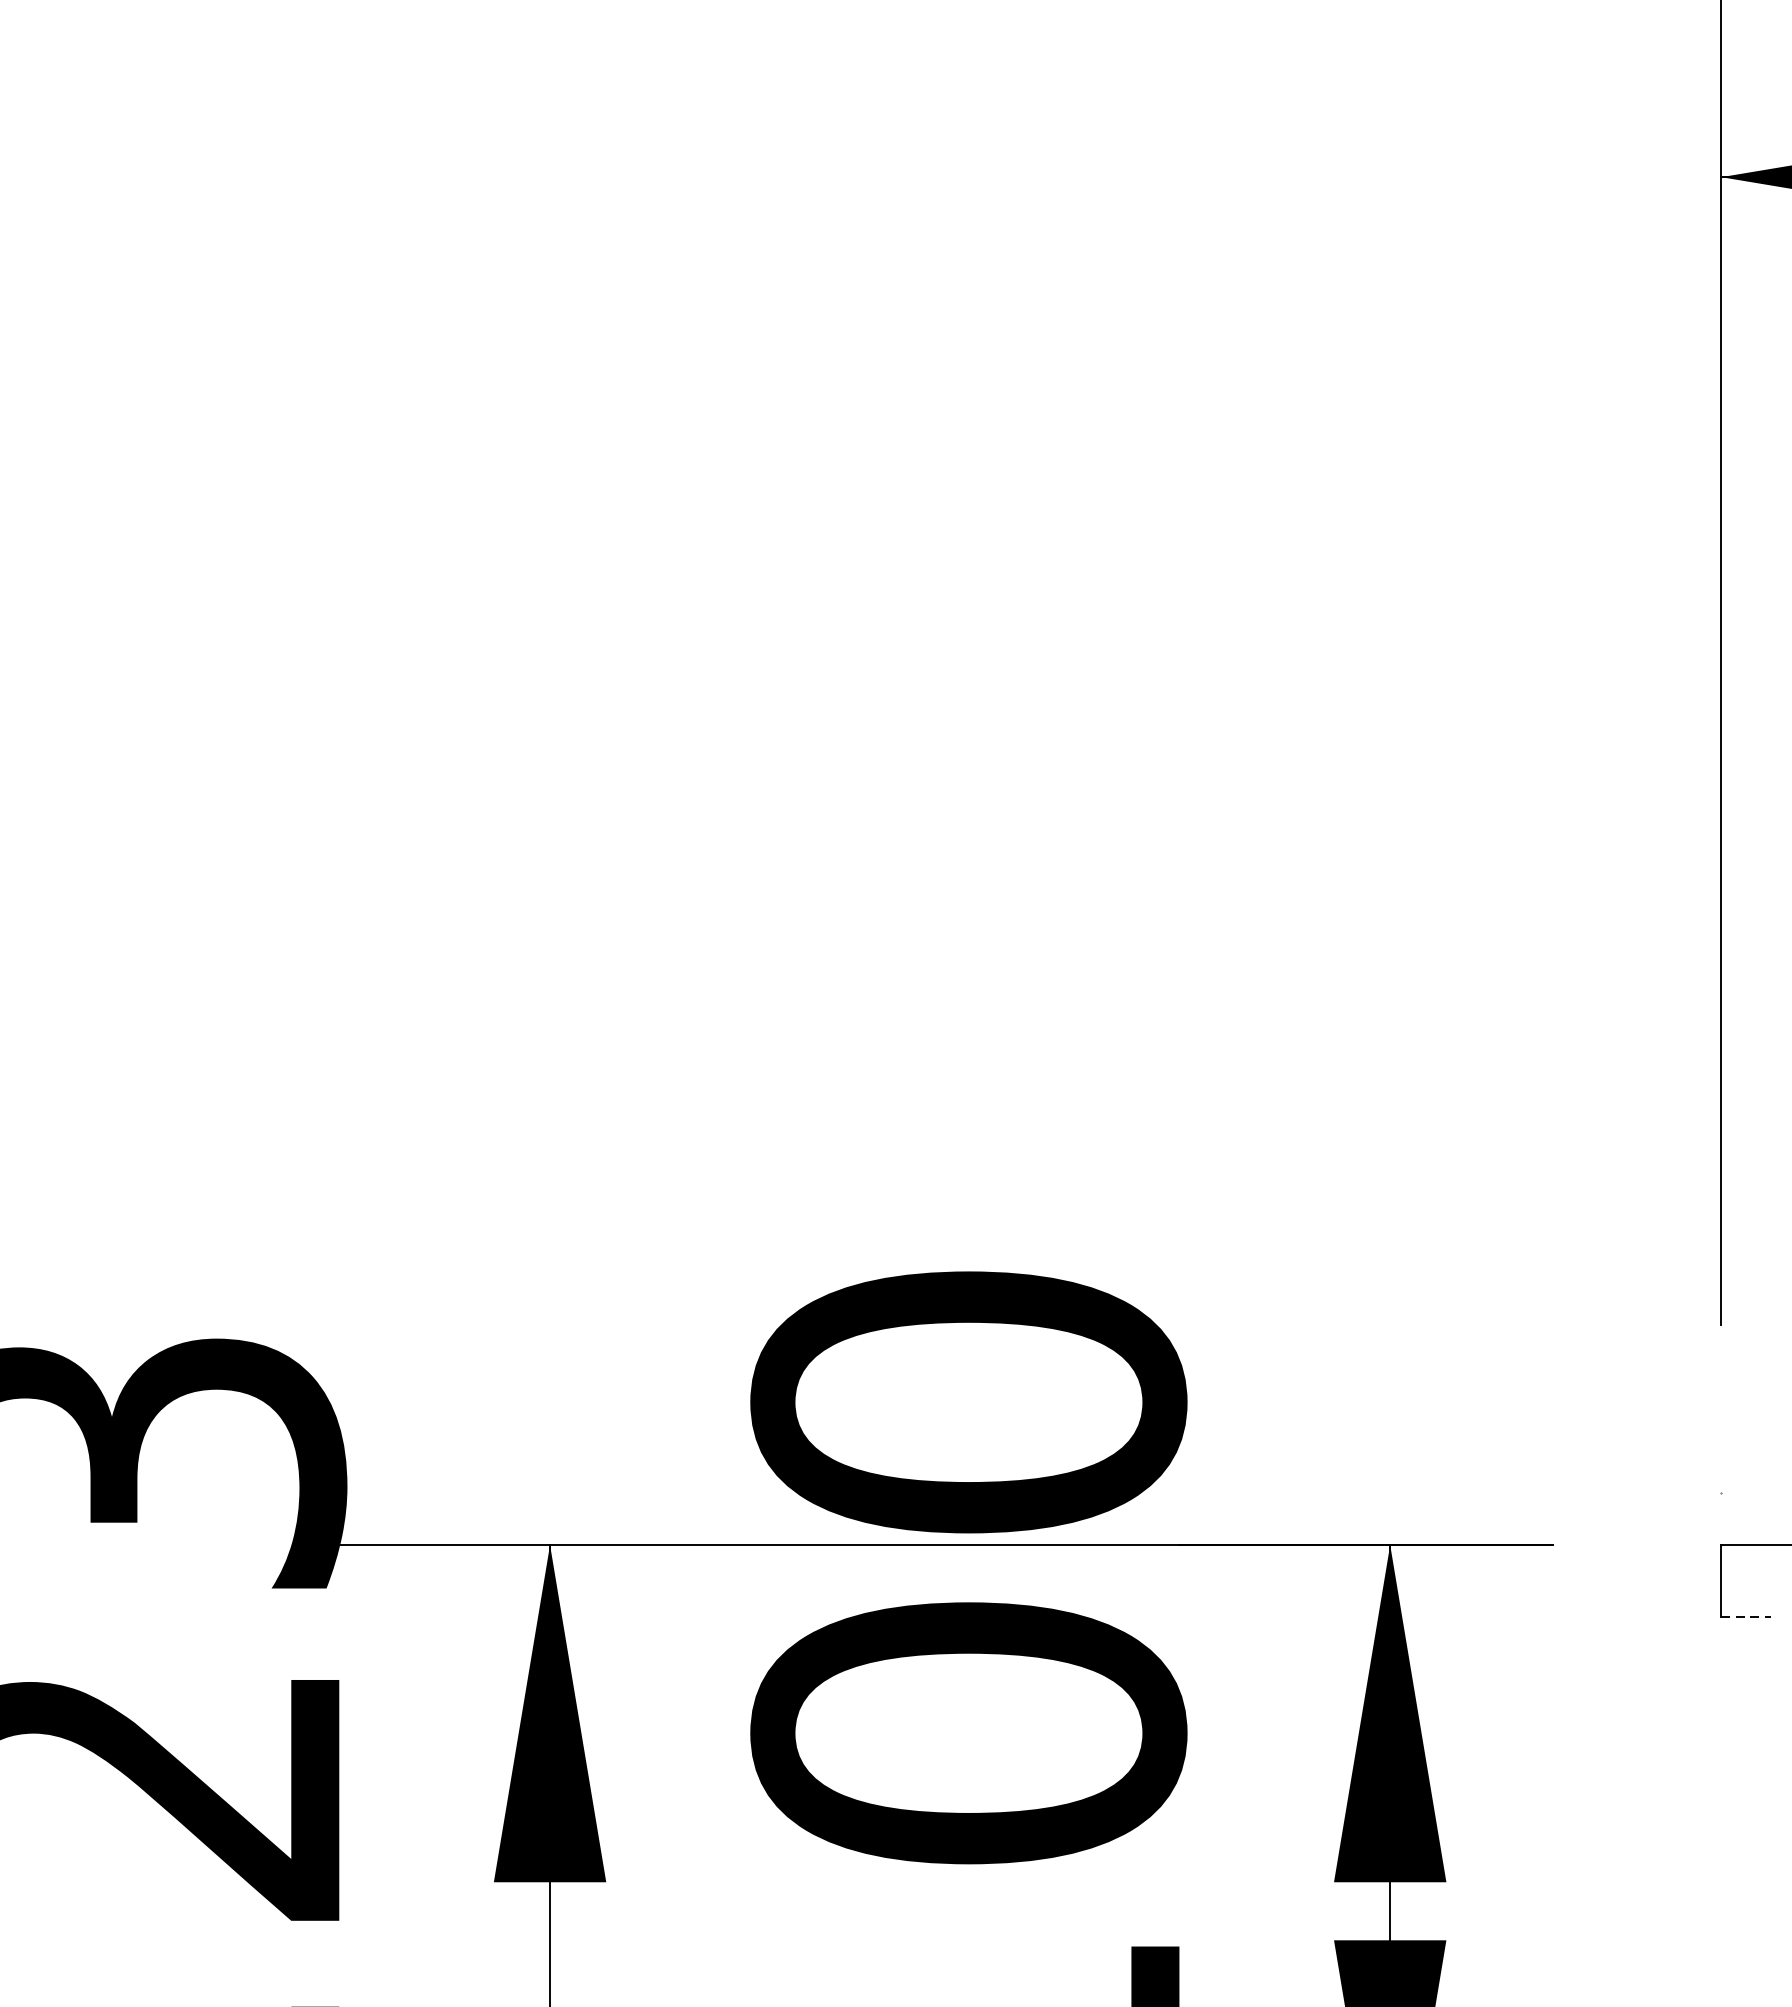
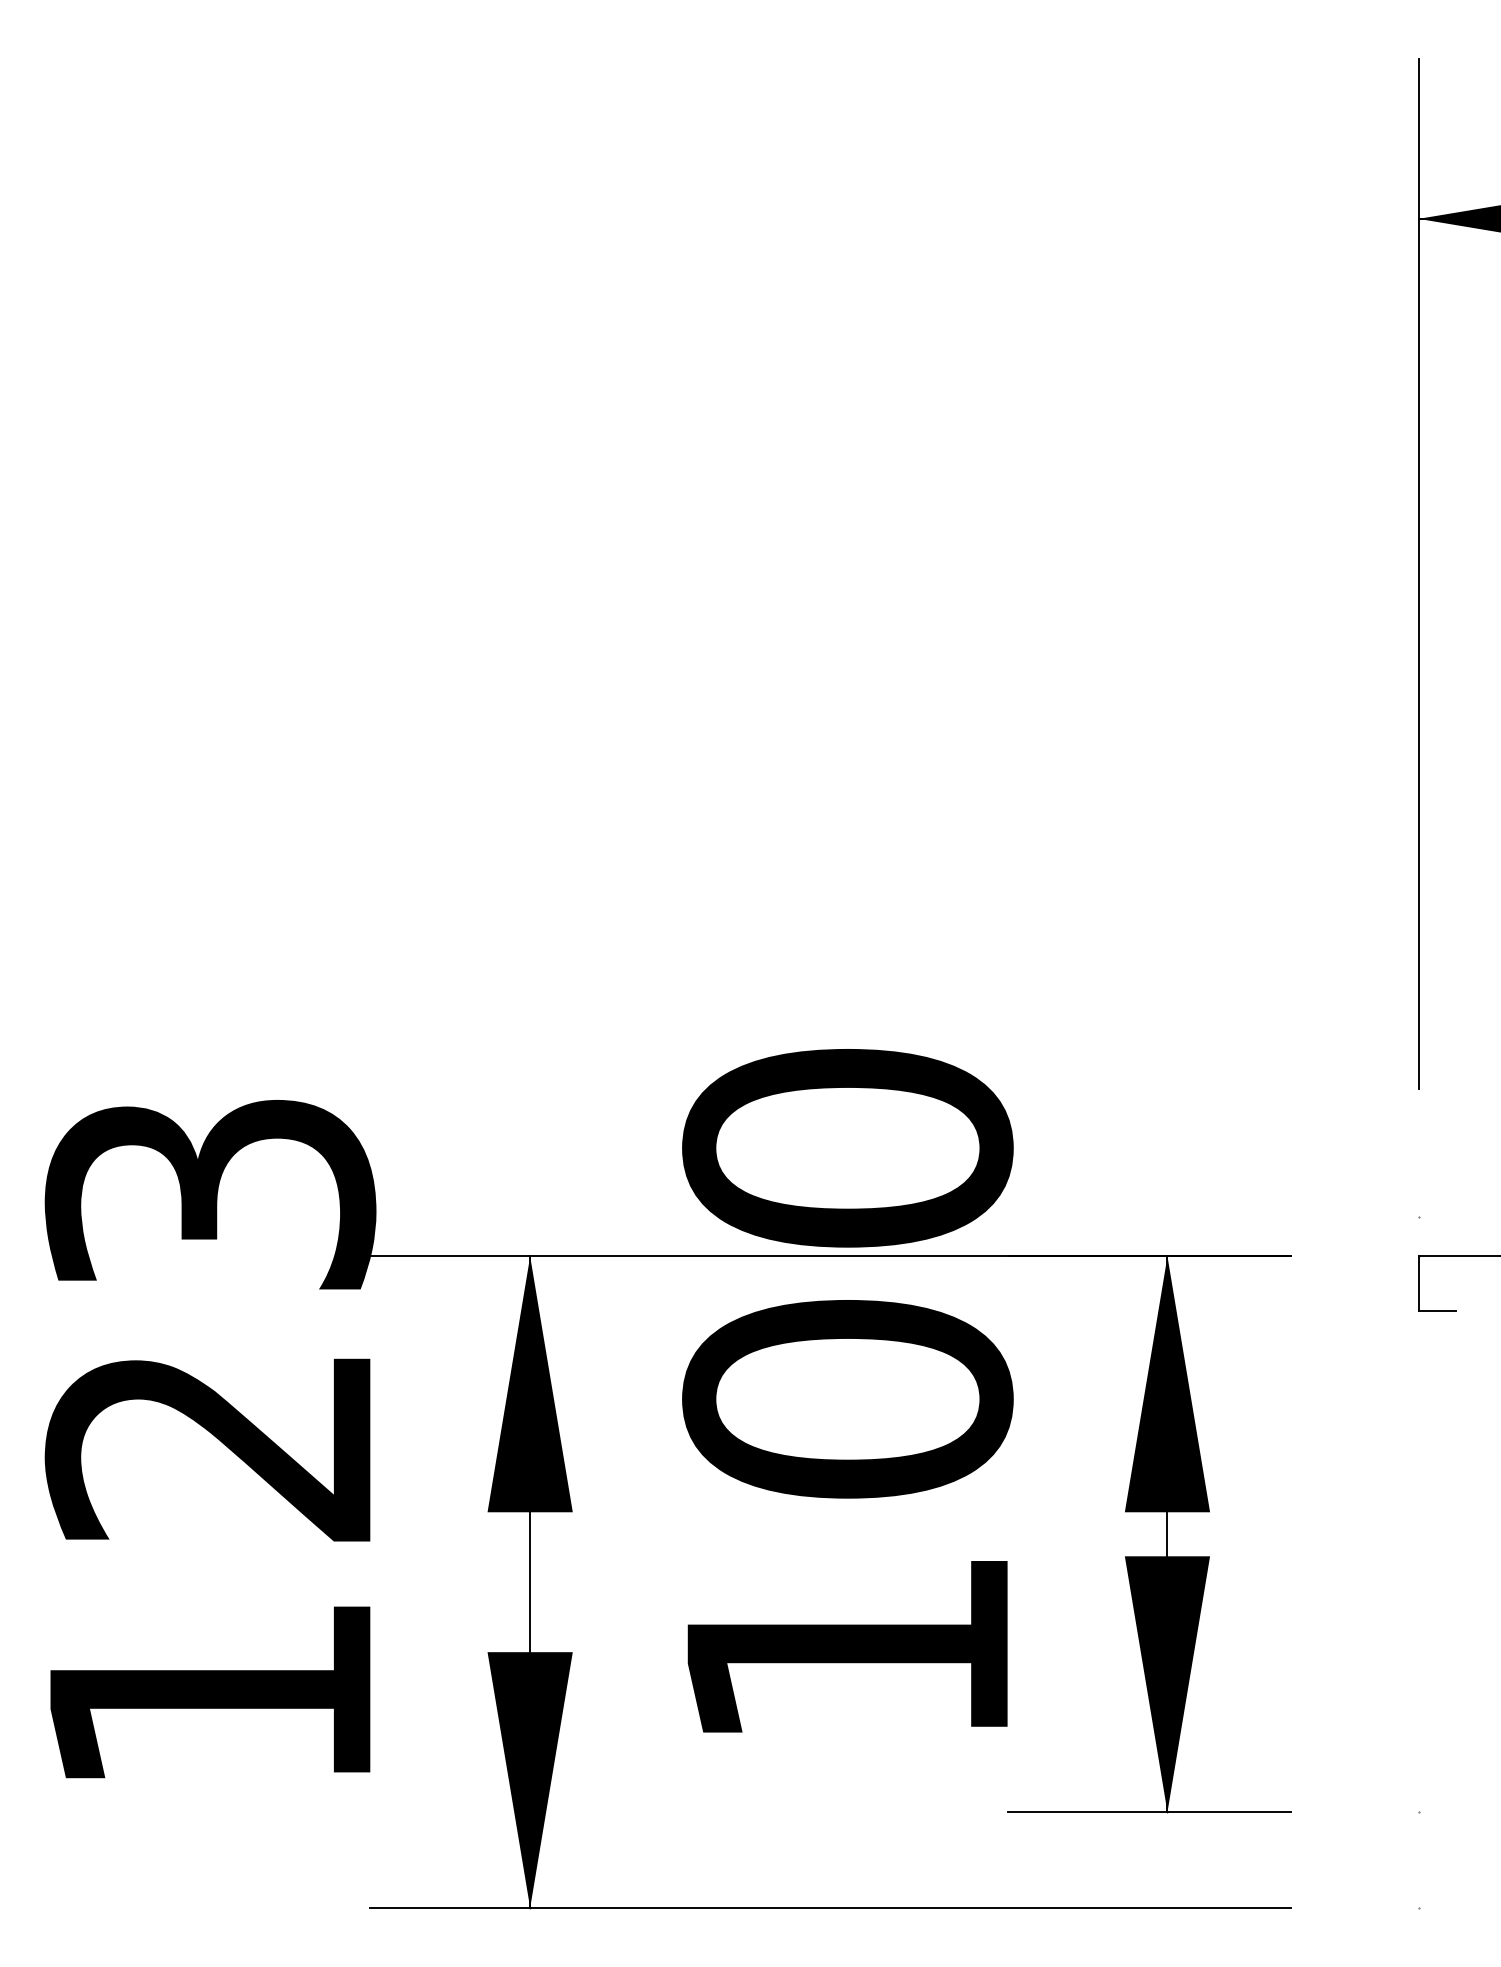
line: (1746, 1617) -> (1437, 1311), dashed -> solid

